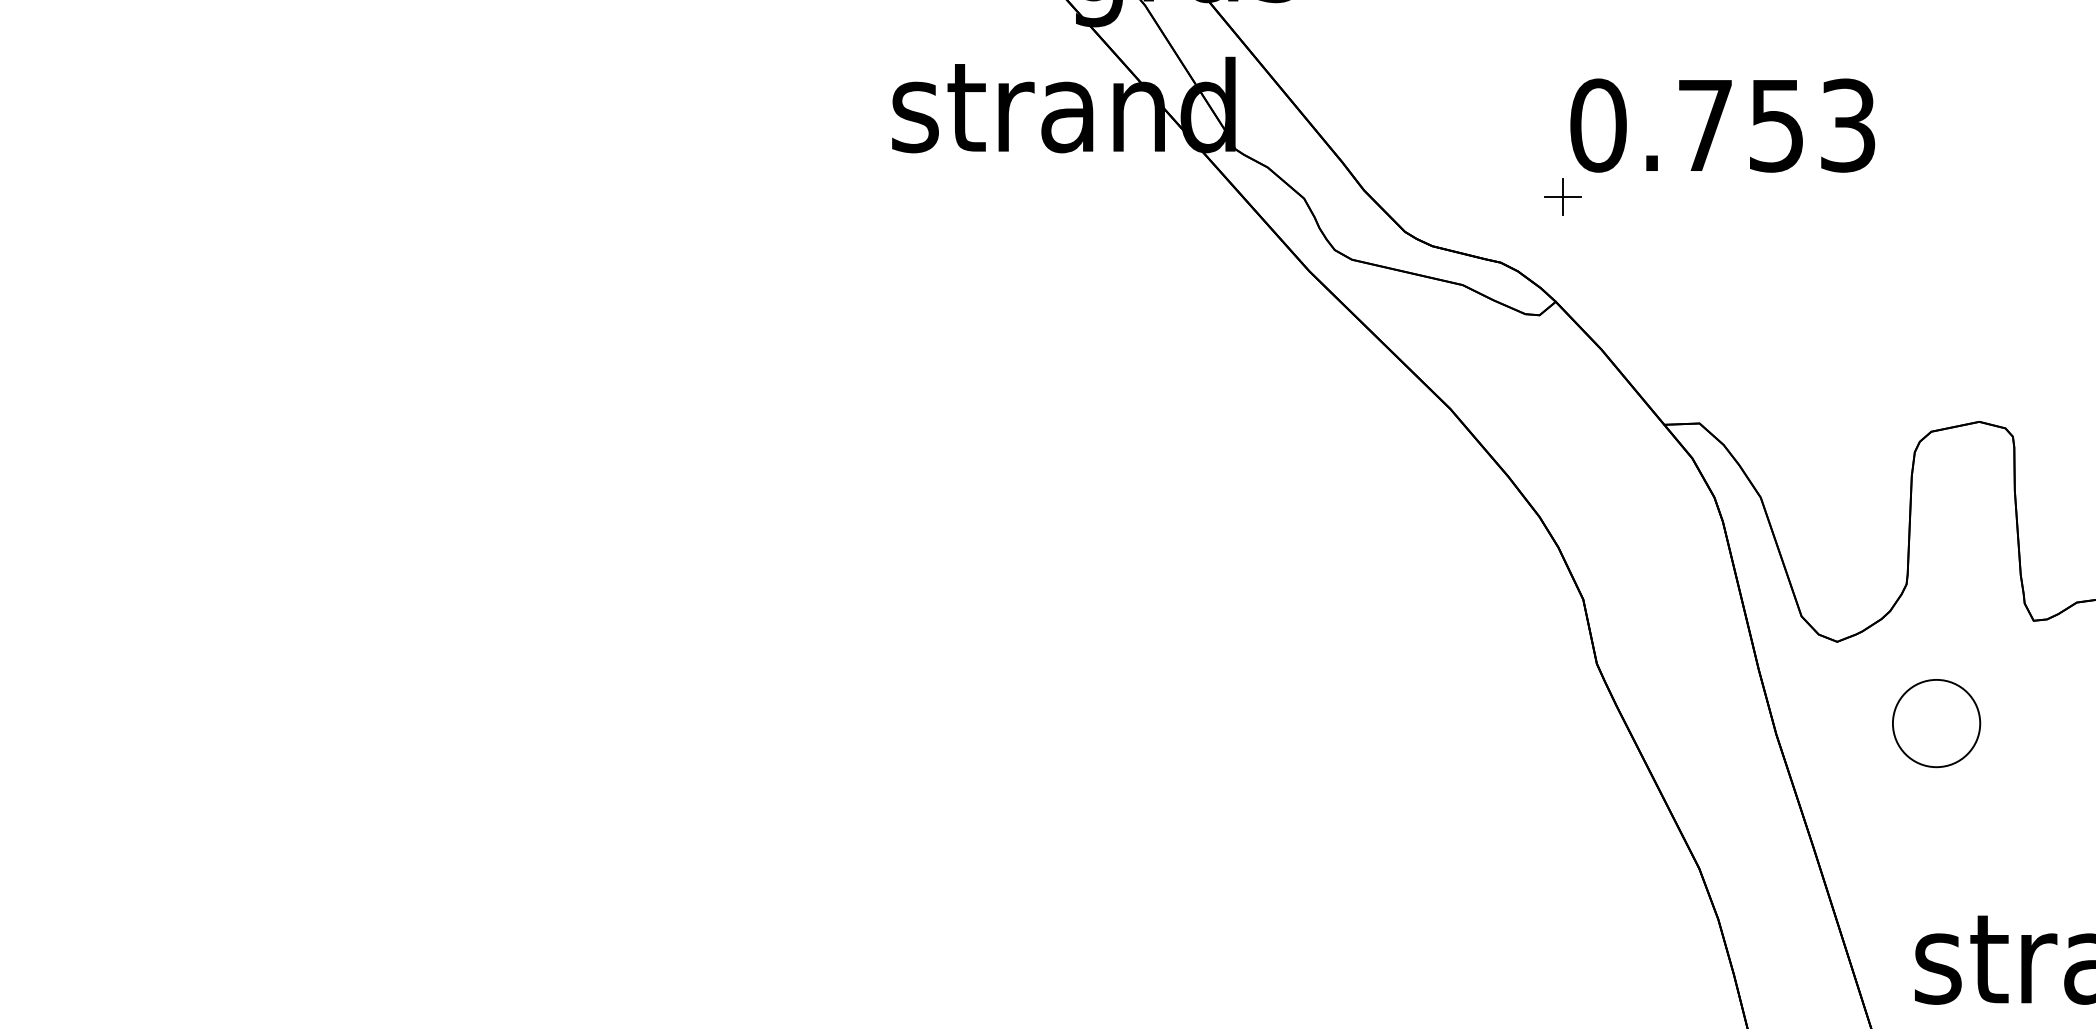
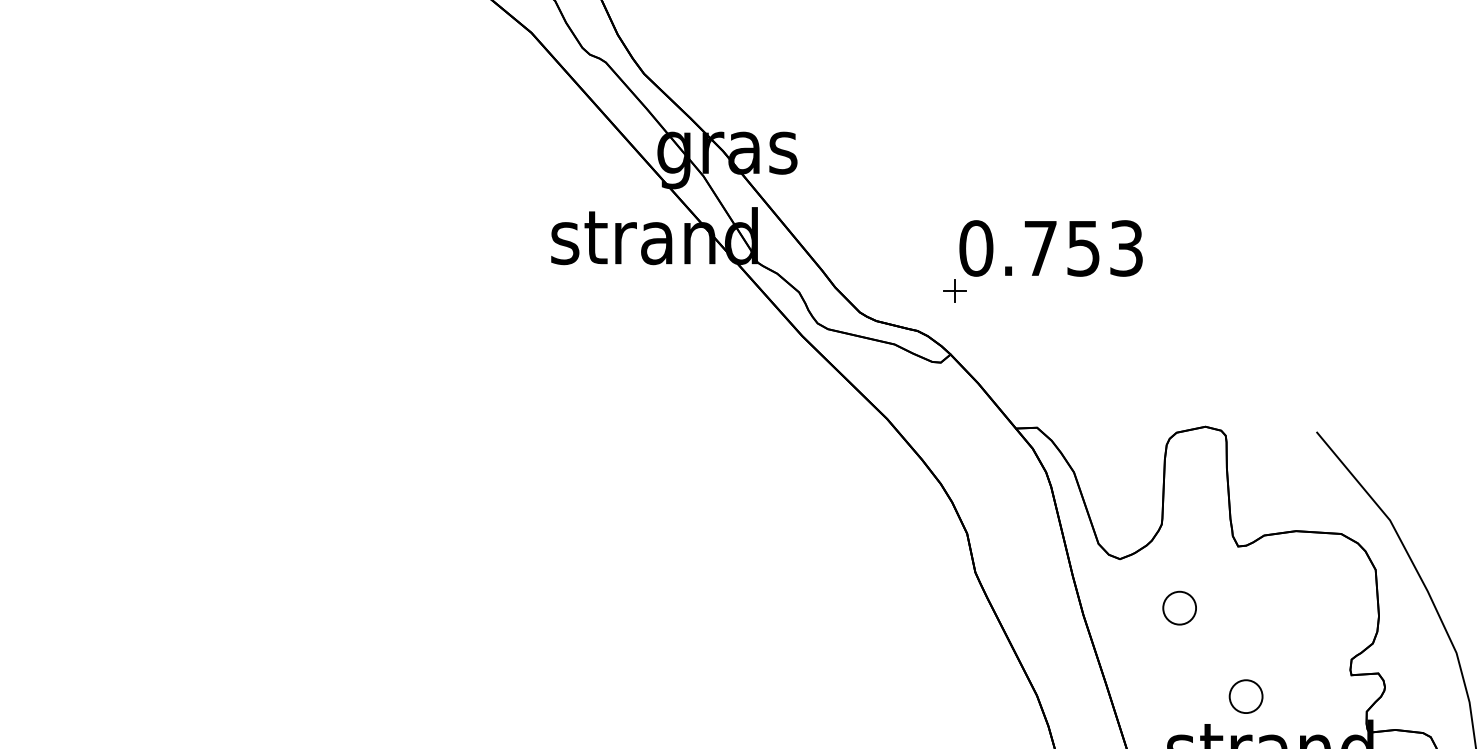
part: (1936, 722) -> (1179, 607), size x0.62
part: (2045, 870) -> (1245, 696), added

